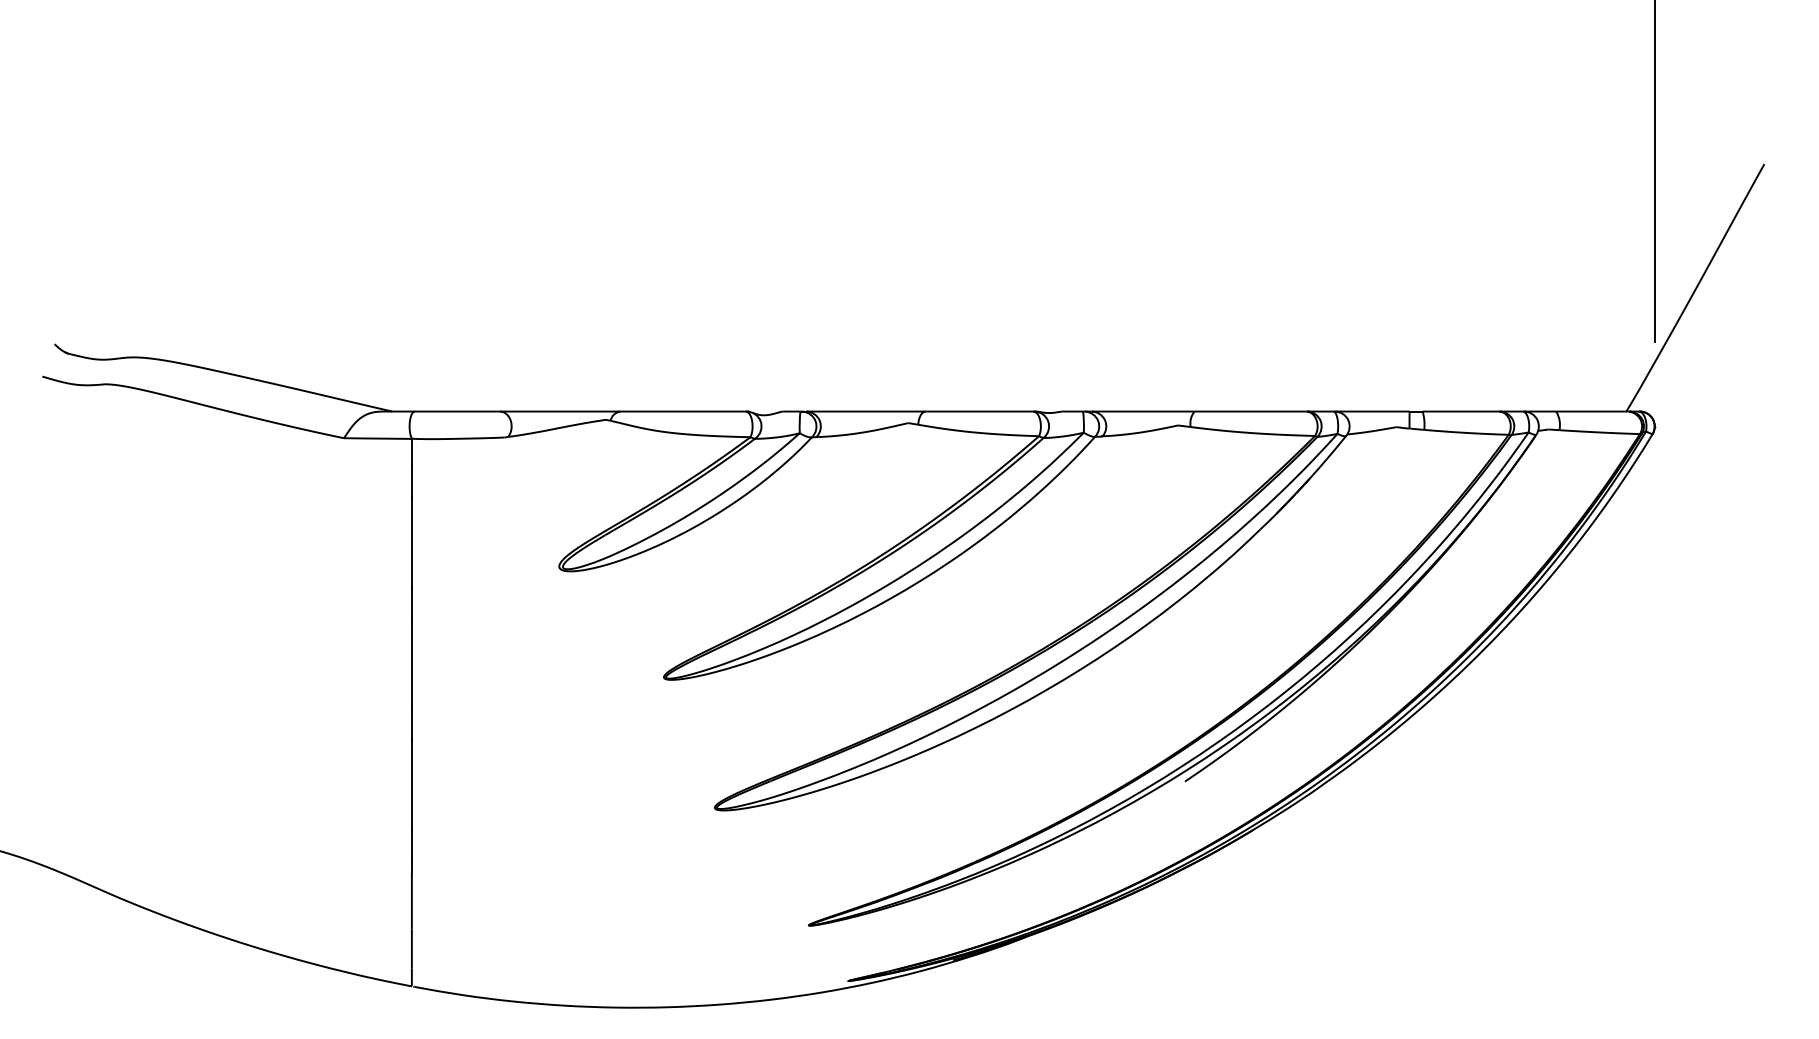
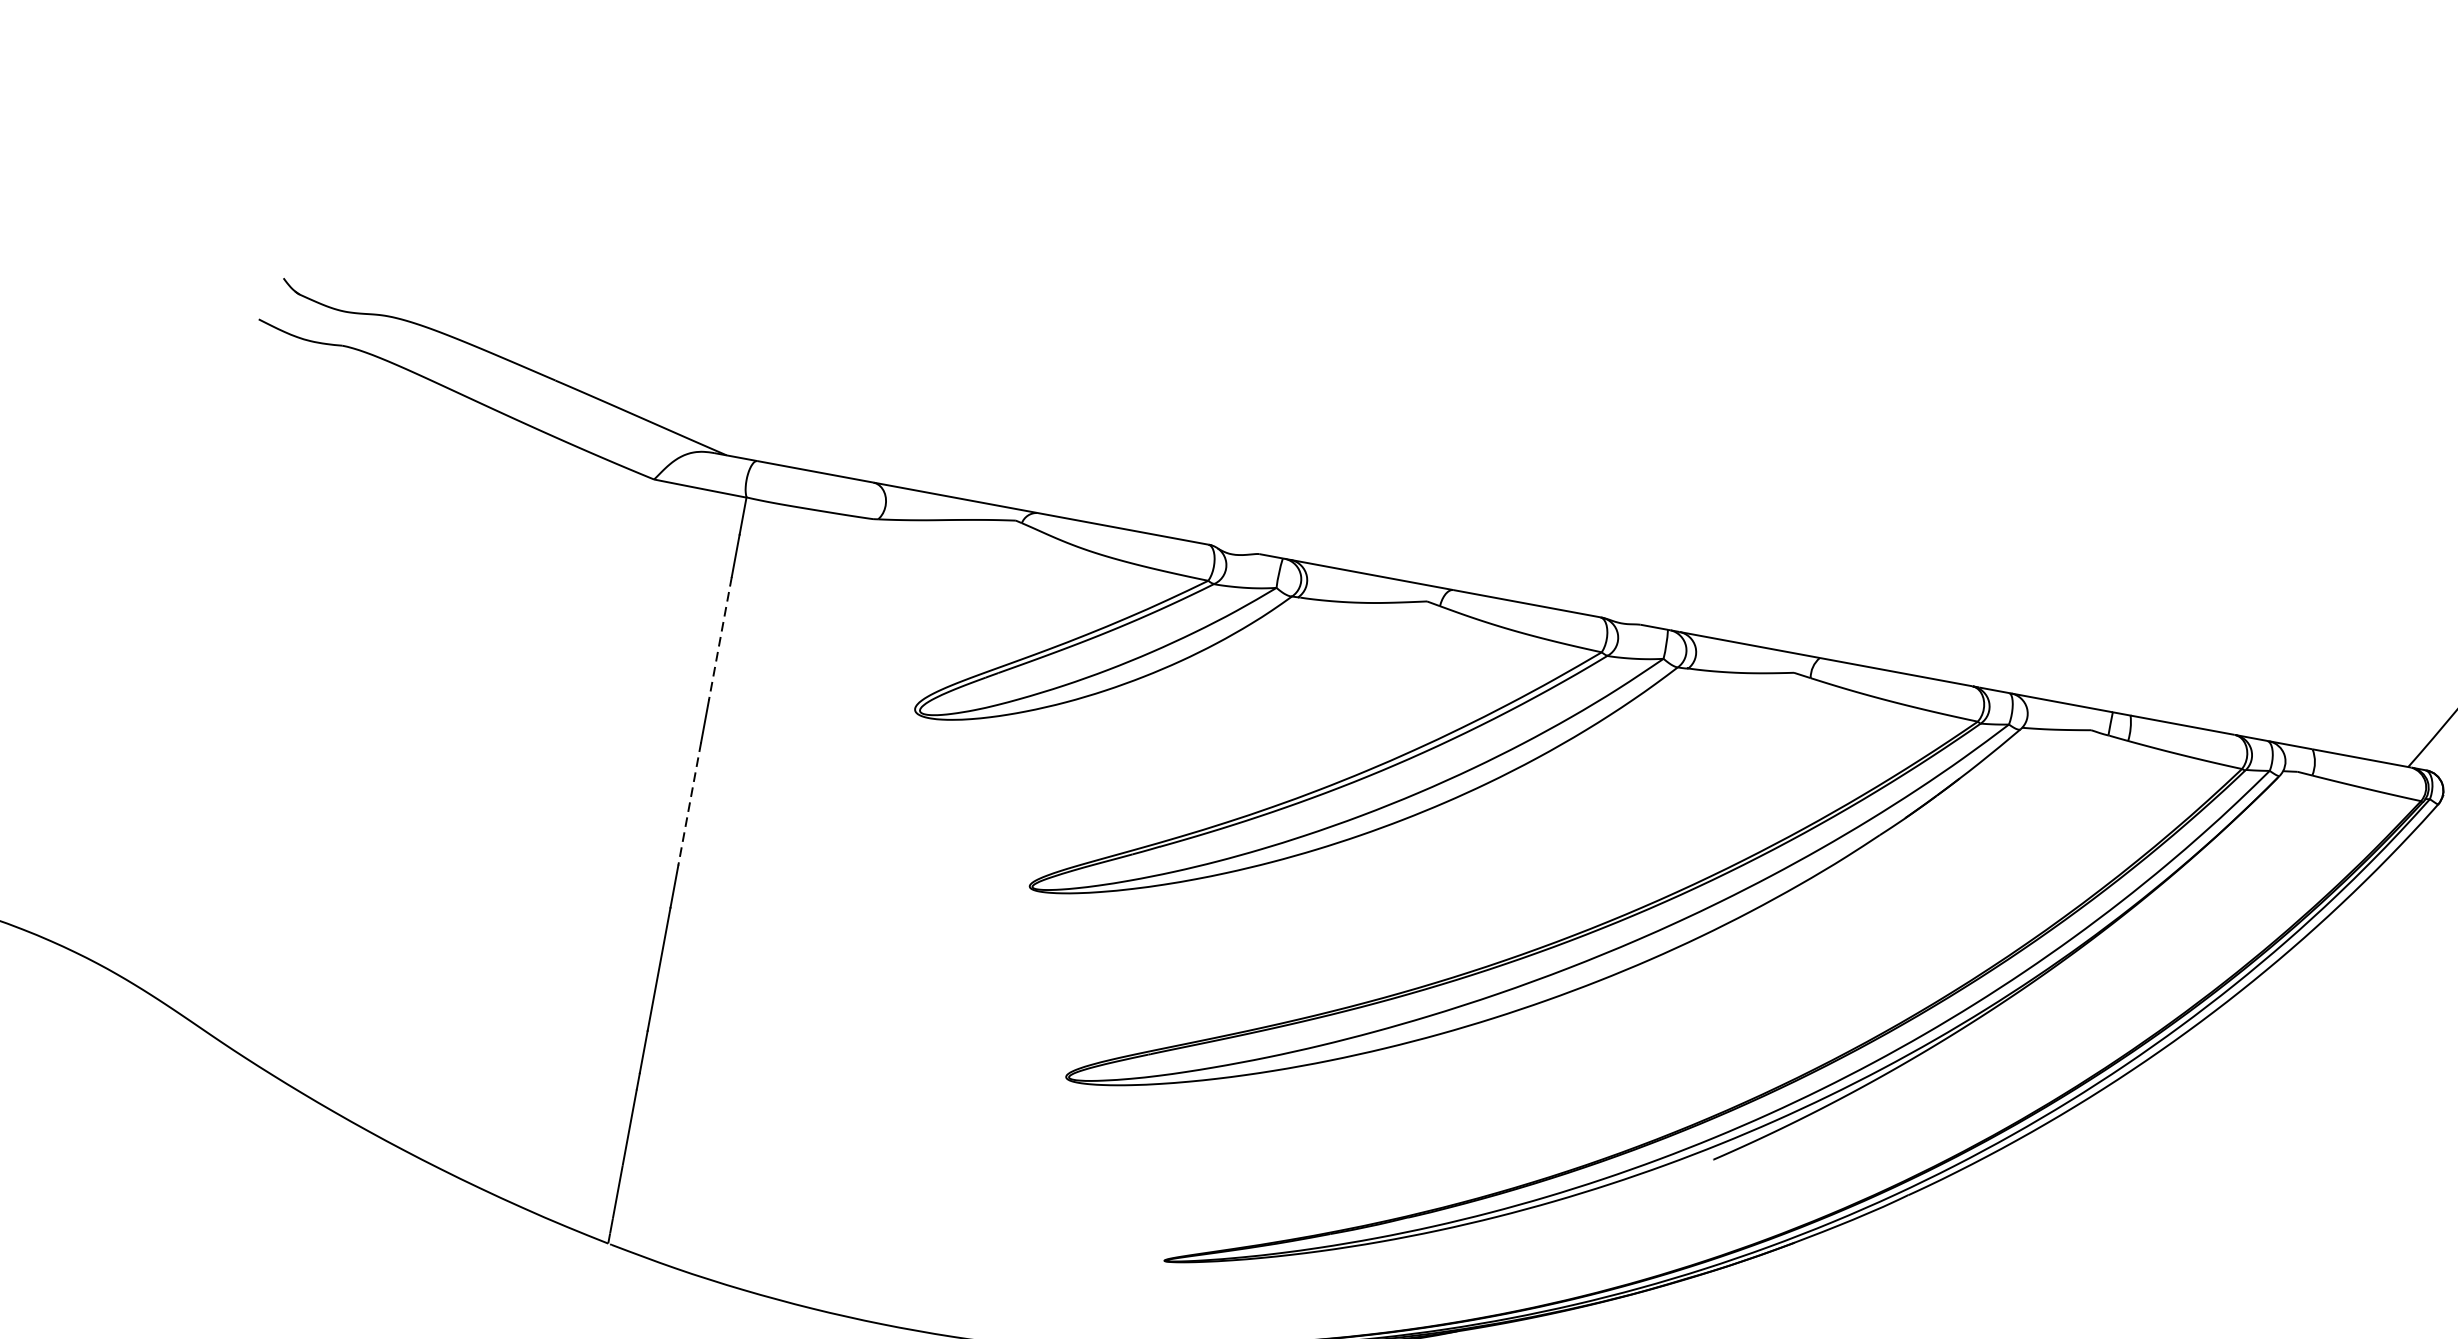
line: (411, 542) -> (719, 638), solid -> dashed
line: (411, 664) -> (689, 804), solid -> dashed

